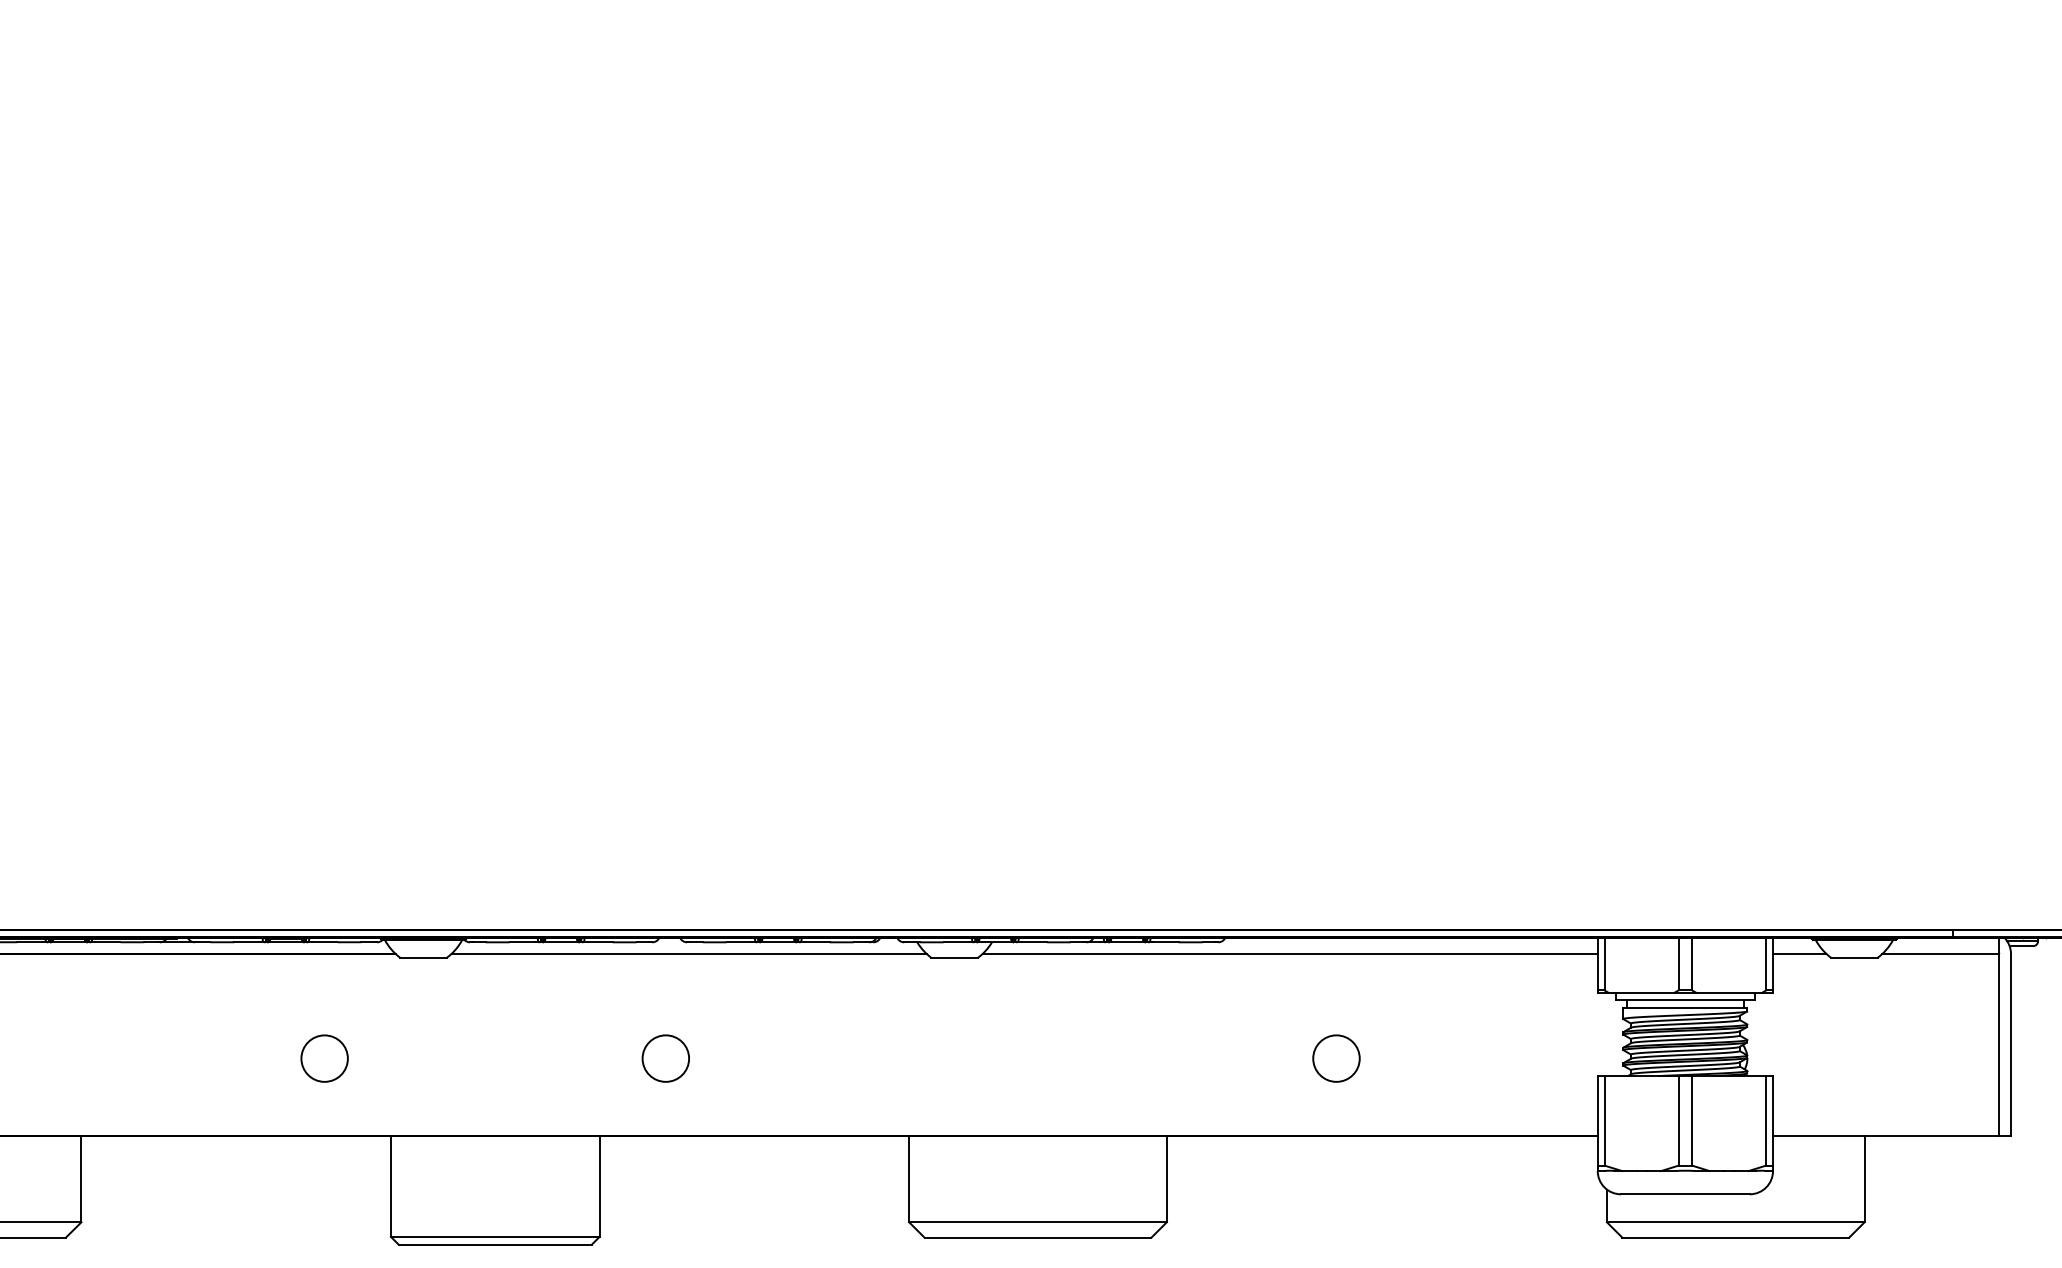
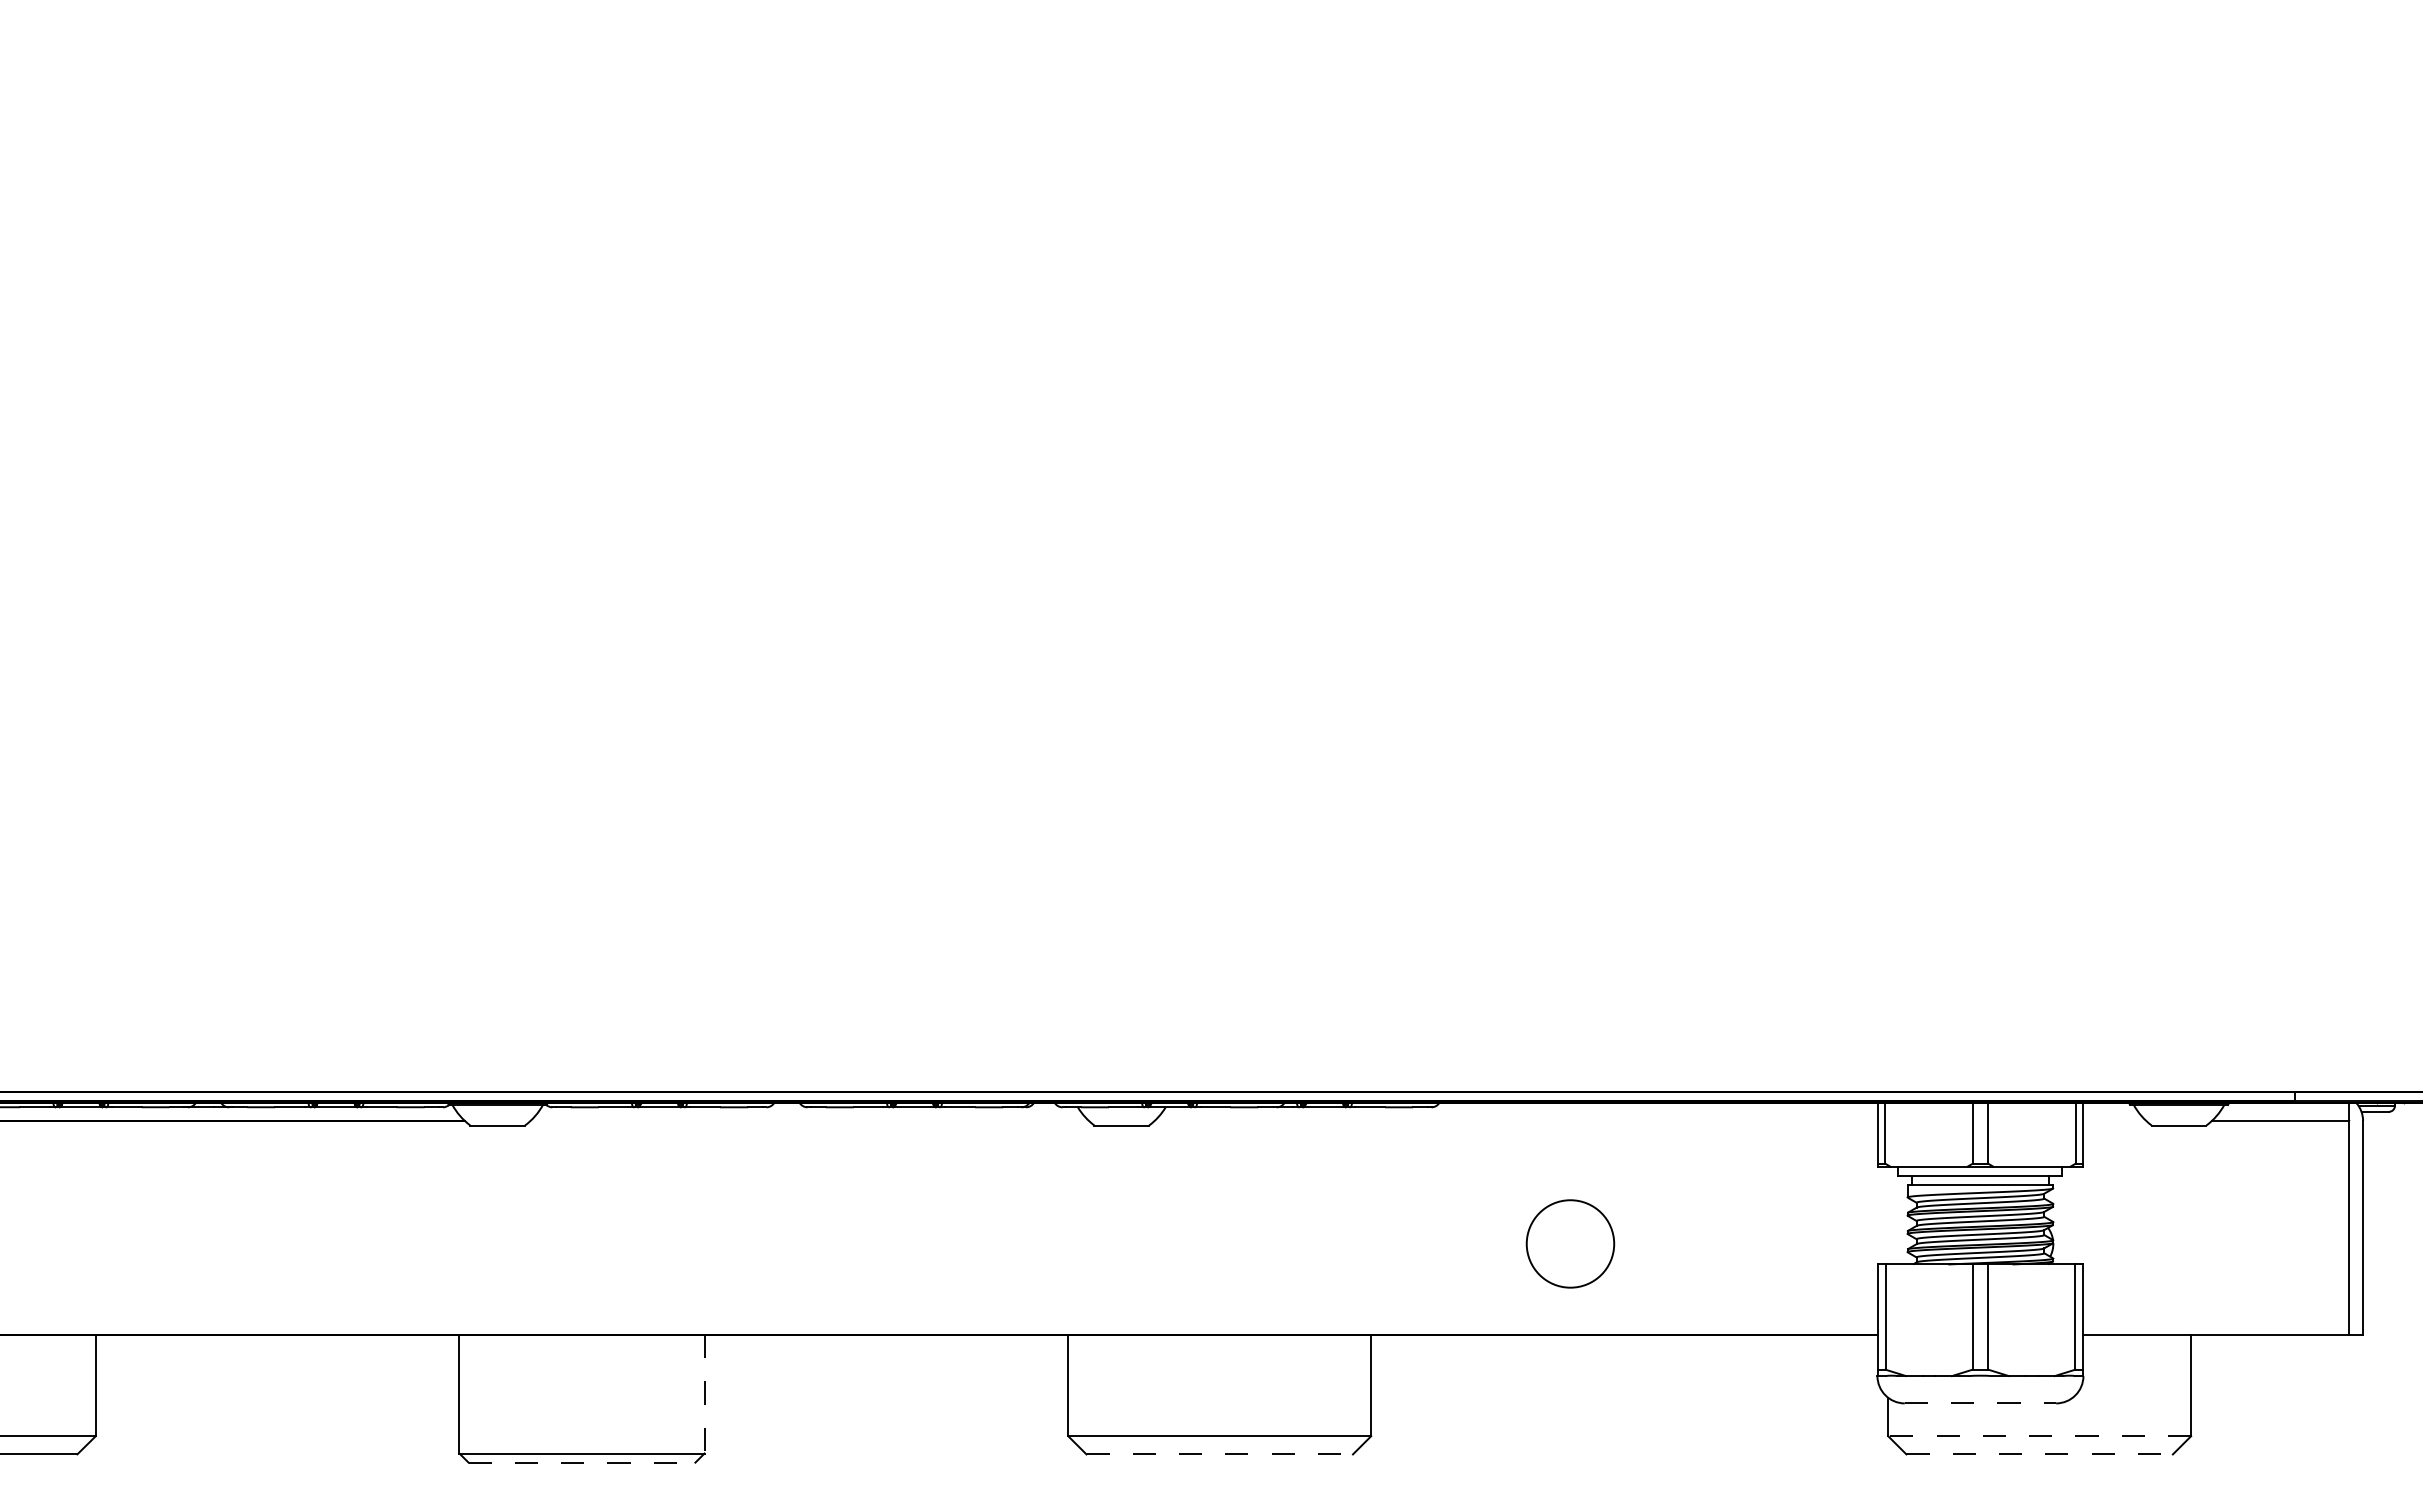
line: (688, 953) -> (809, 1120), removed
line: (1289, 953) -> (1515, 1120), removed
line: (1799, 953) -> (2114, 1120), removed
circle: (324, 1058) -> (381, 1243), removed
circle: (665, 1058) -> (782, 1243), removed
circle: (1336, 1058) -> (1570, 1243), size x1.6
line: (599, 1186) -> (704, 1394), solid -> dashed
line: (1685, 1194) -> (1980, 1403), solid -> dashed
line: (1735, 1222) -> (2039, 1436), solid -> dashed
line: (1038, 1237) -> (1220, 1454), solid -> dashed
line: (1736, 1237) -> (2040, 1454), solid -> dashed
line: (495, 1244) -> (582, 1462), solid -> dashed

